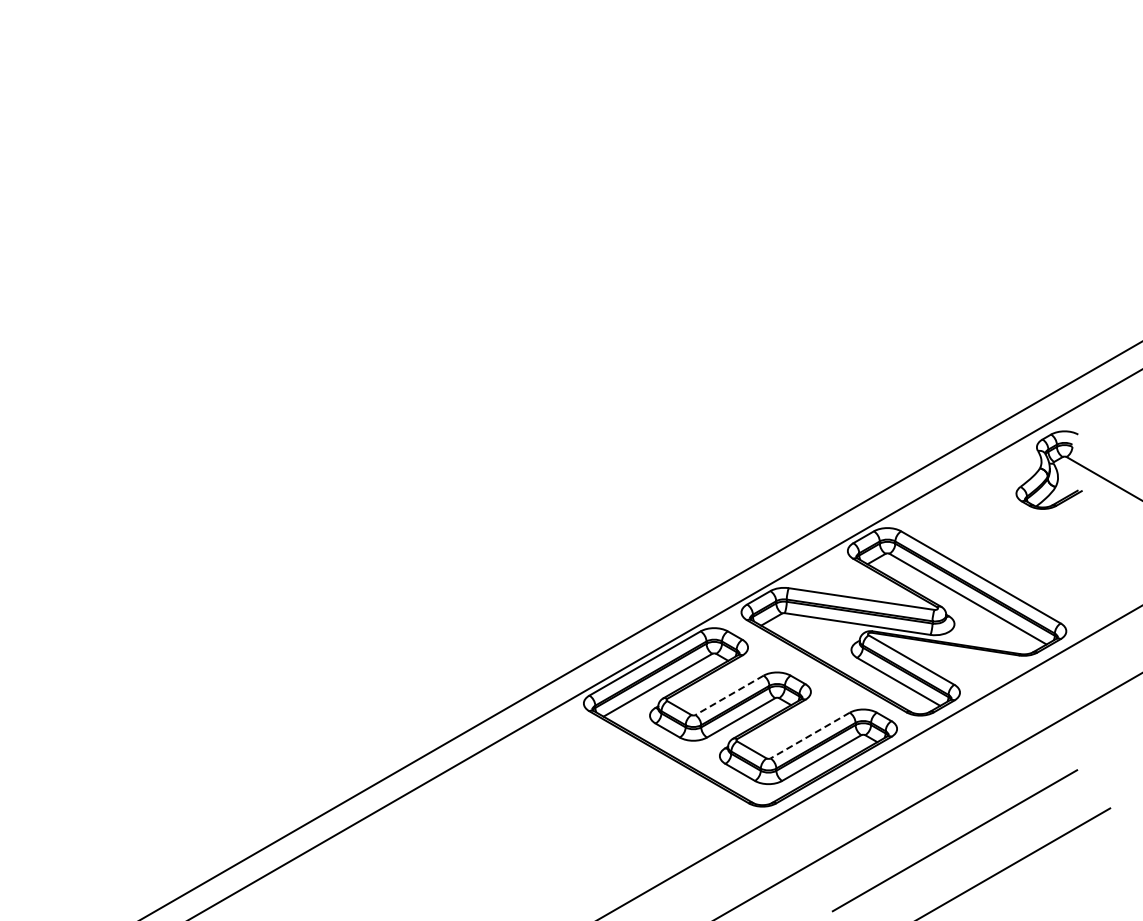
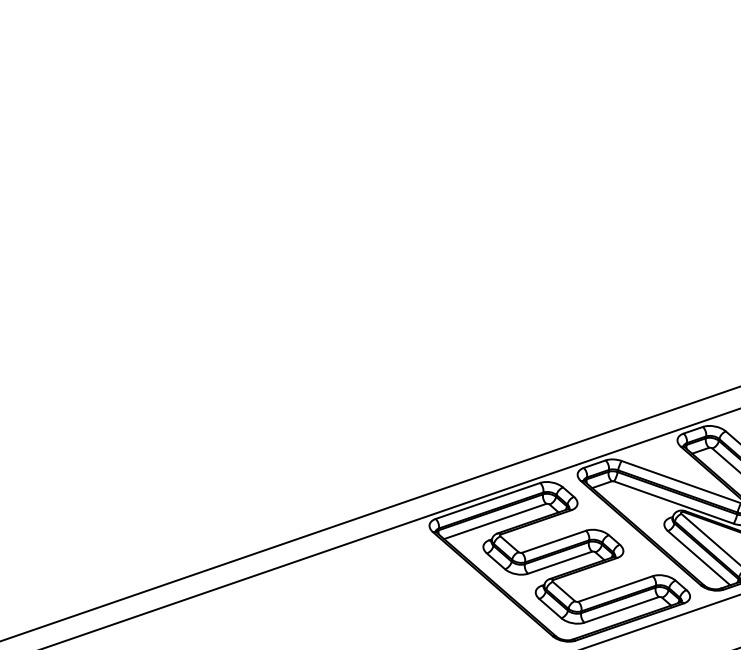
line: (729, 695) -> (553, 541), dashed -> solid
line: (810, 735) -> (615, 588), dashed -> solid

